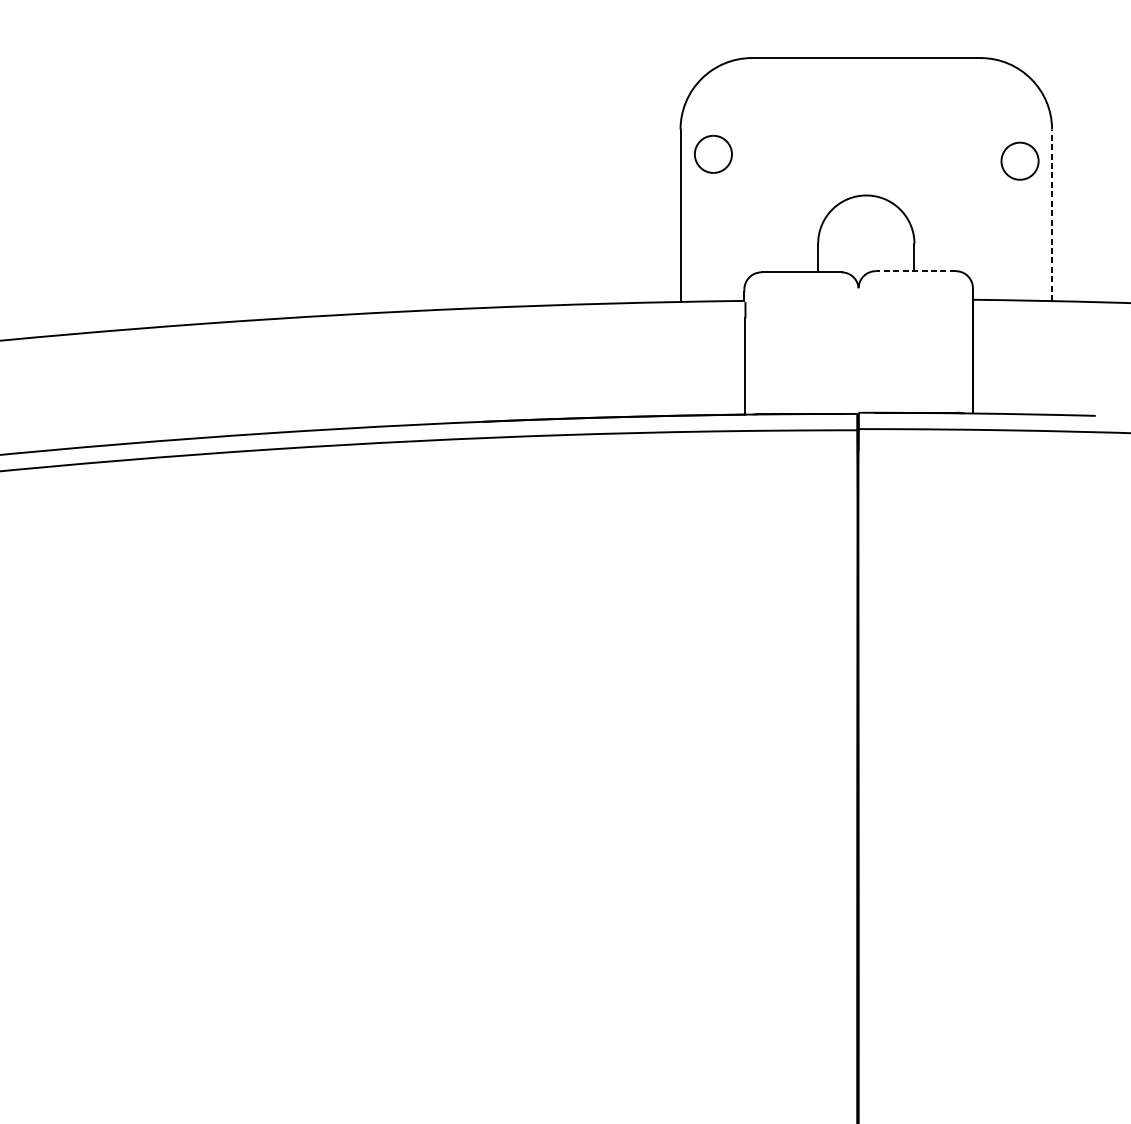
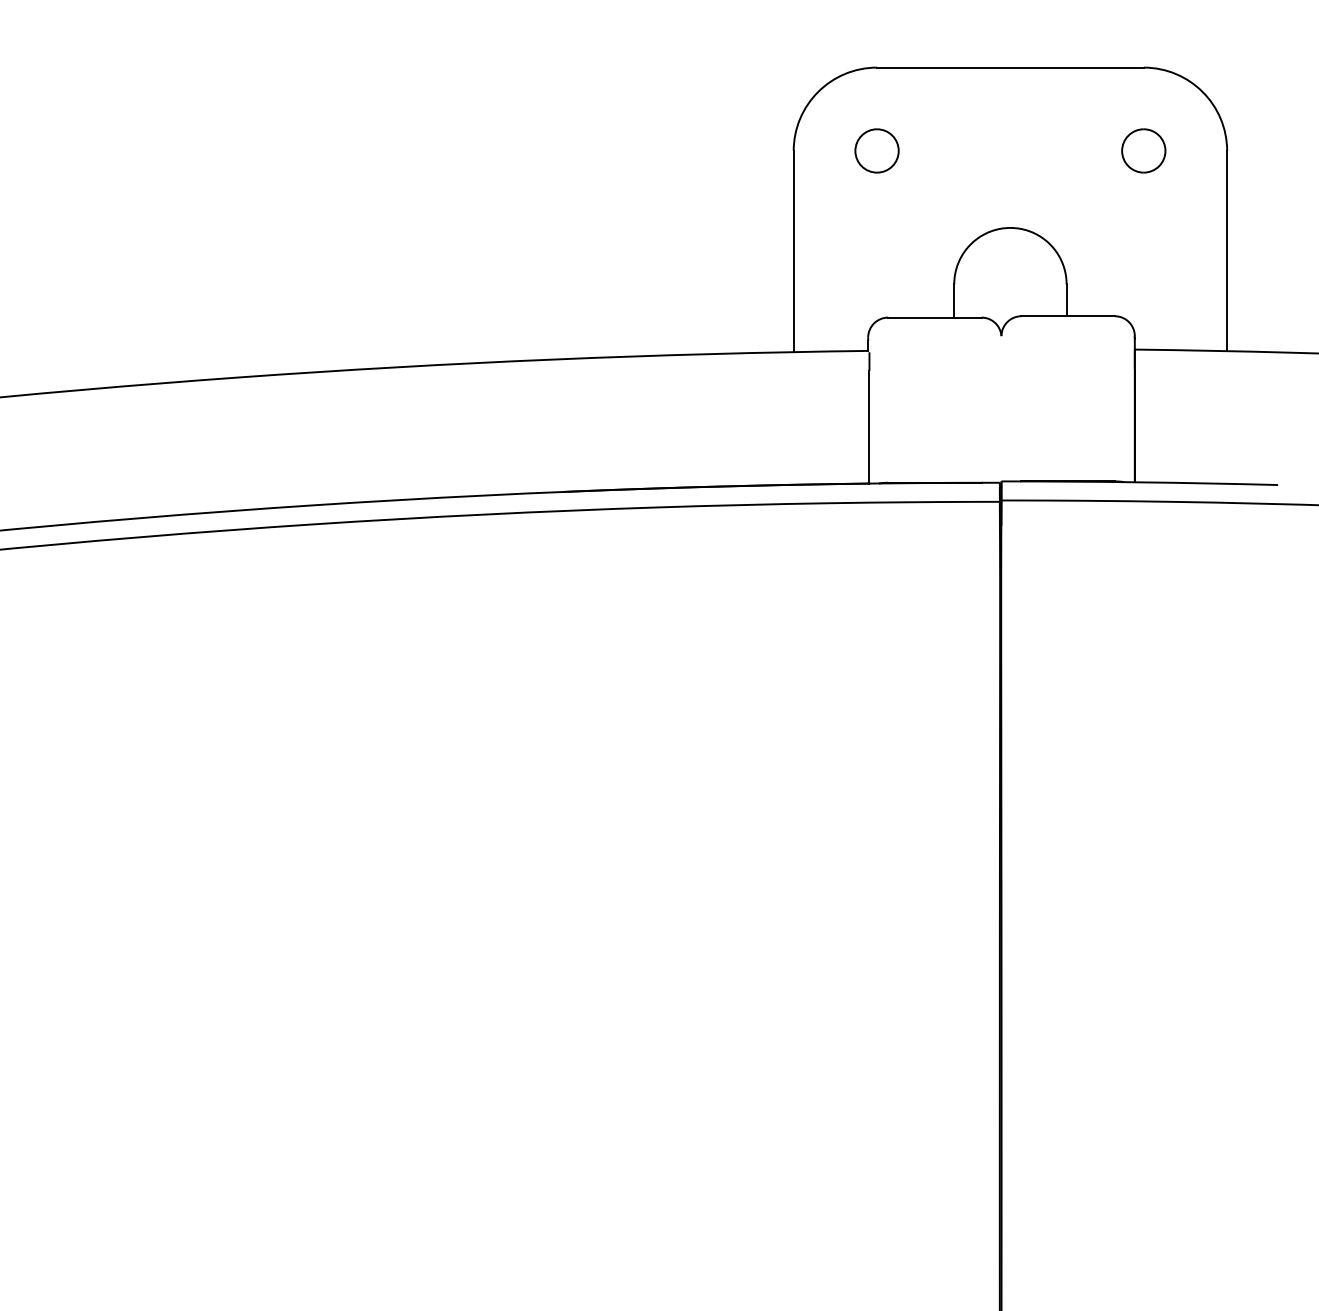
part: (712, 153) -> (876, 150), moved
part: (1019, 160) -> (1143, 150), moved
line: (1052, 214) -> (1227, 250), dashed -> solid
line: (916, 271) -> (1068, 316), dashed -> solid

